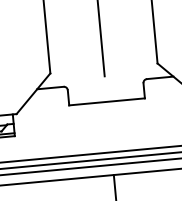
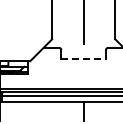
line: (108, 102) -> (84, 59), solid -> dashed

